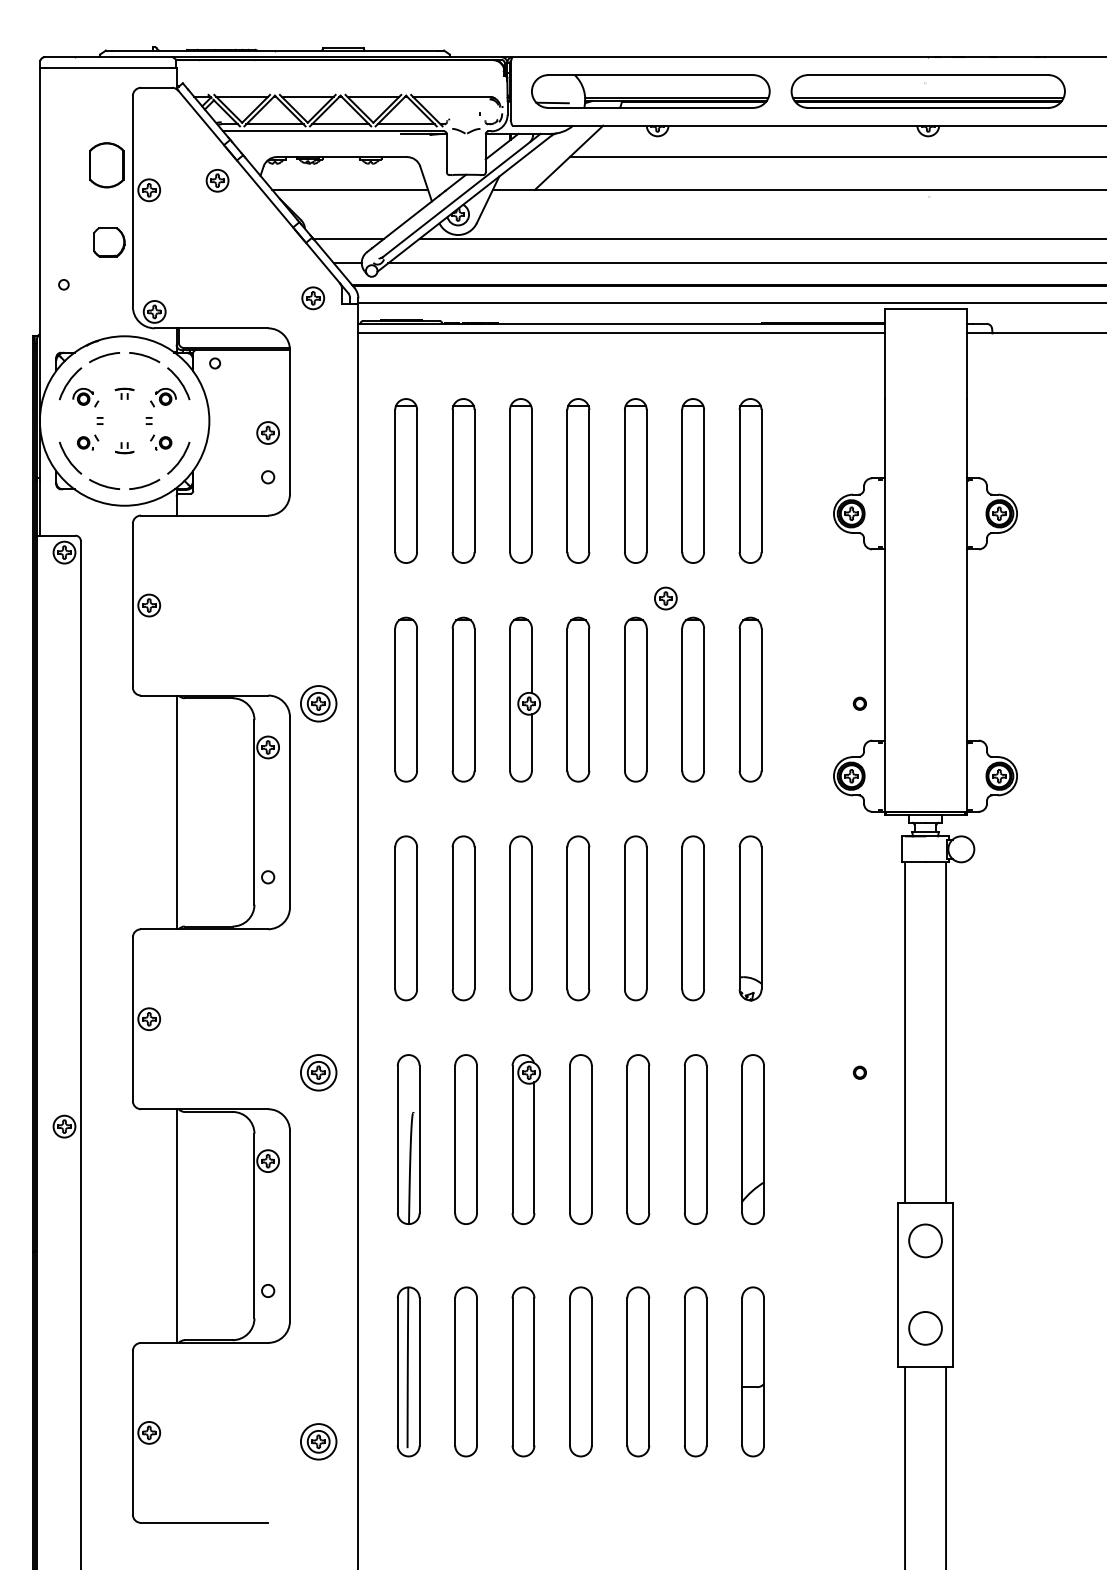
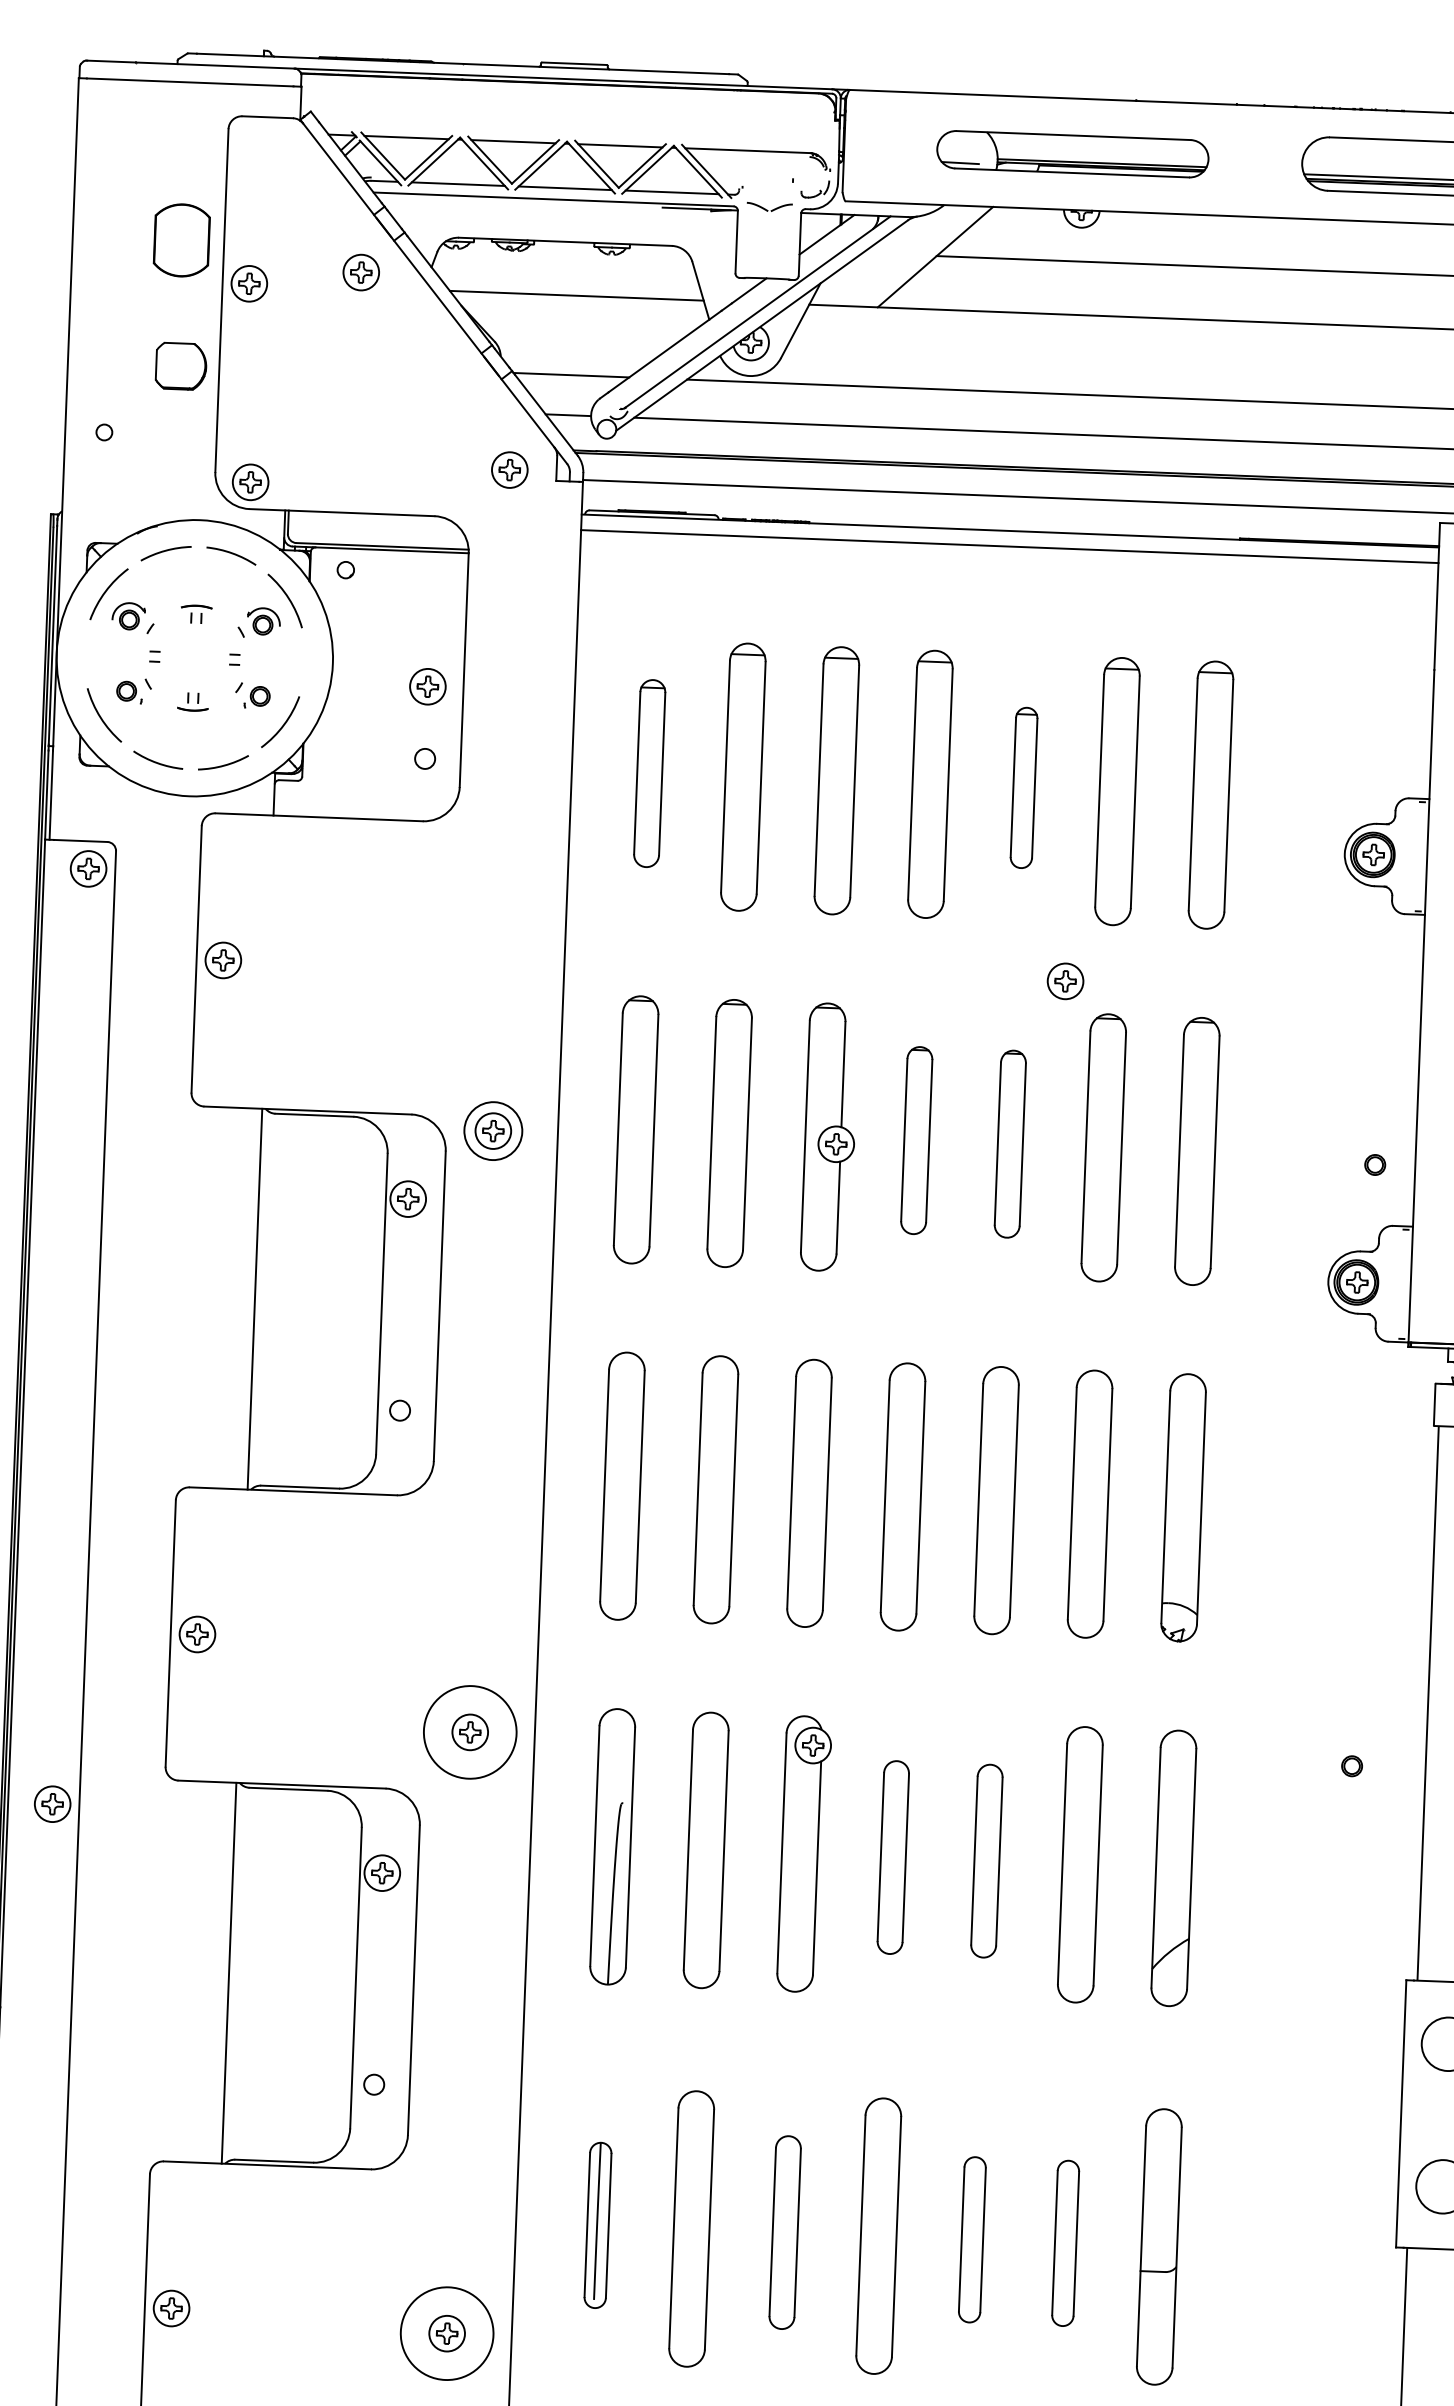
part: (650, 91) -> (1072, 154), size x0.7
part: (405, 480) -> (648, 772), size x0.7
part: (635, 480) -> (1023, 787), size x0.6
part: (578, 699) -> (916, 1140), size x0.7
part: (635, 699) -> (1009, 1143), size x0.7
circle: (318, 1072) -> (469, 1731), size x1.6
part: (580, 1139) -> (892, 1857), size x0.7
part: (638, 1139) -> (987, 1861), size x0.7
part: (408, 1371) -> (597, 2224), size x0.6
part: (523, 1371) -> (785, 2231), size x0.7
part: (638, 1371) -> (972, 2239), size x0.6
part: (695, 1371) -> (1065, 2242), size x0.6
circle: (318, 1441) -> (446, 2333), size x1.6

